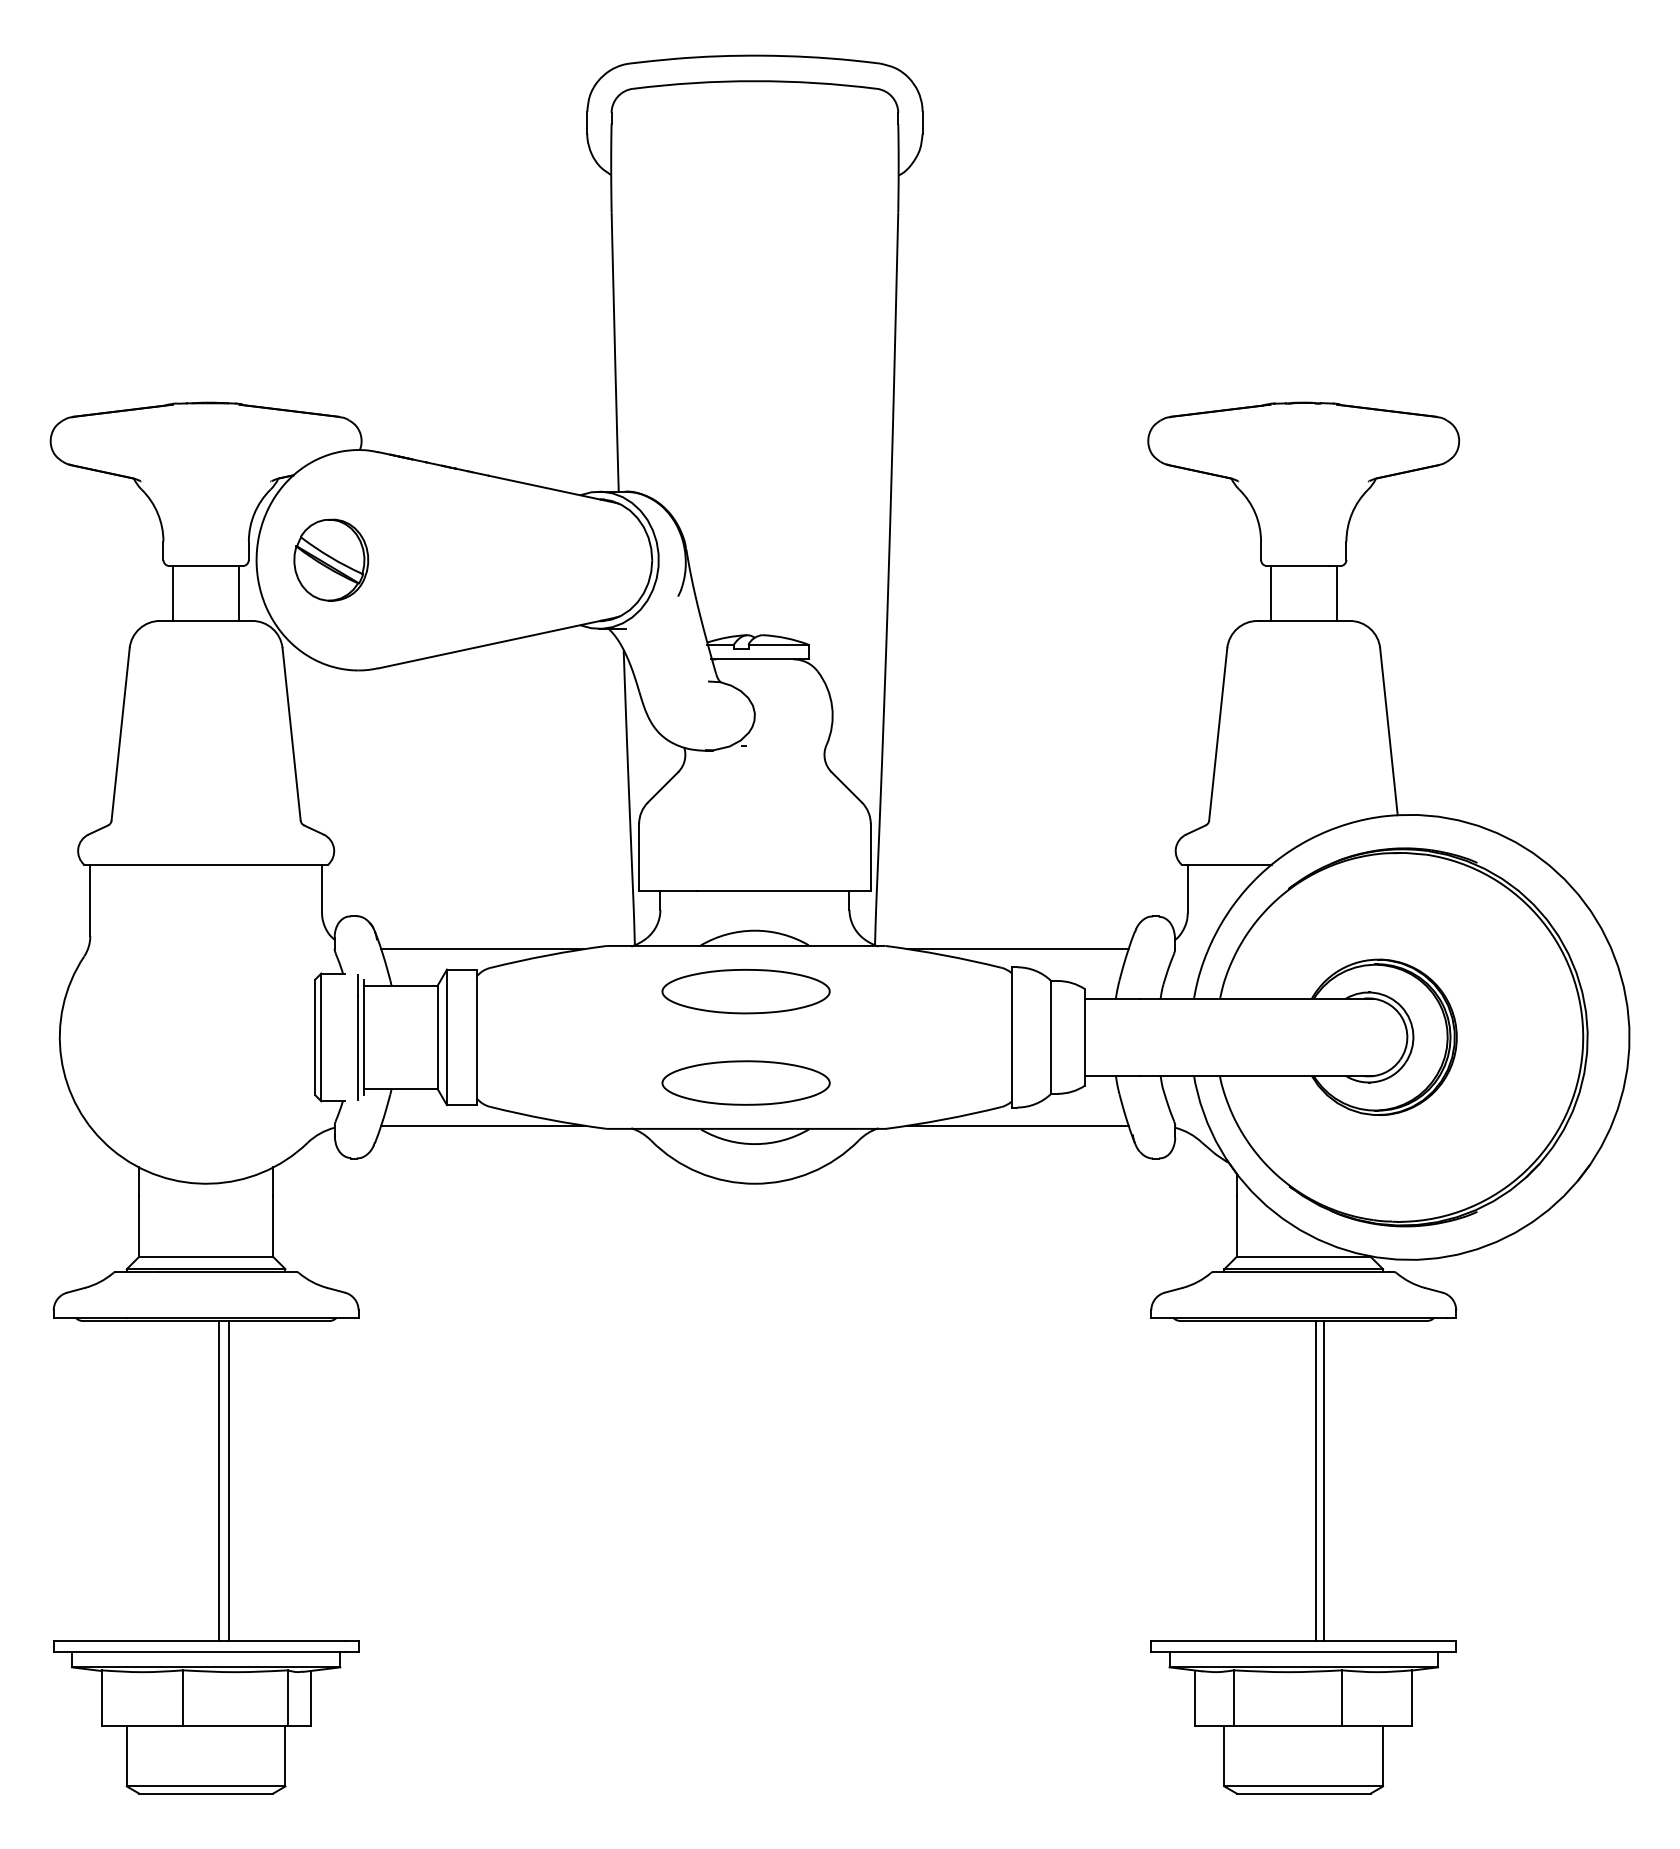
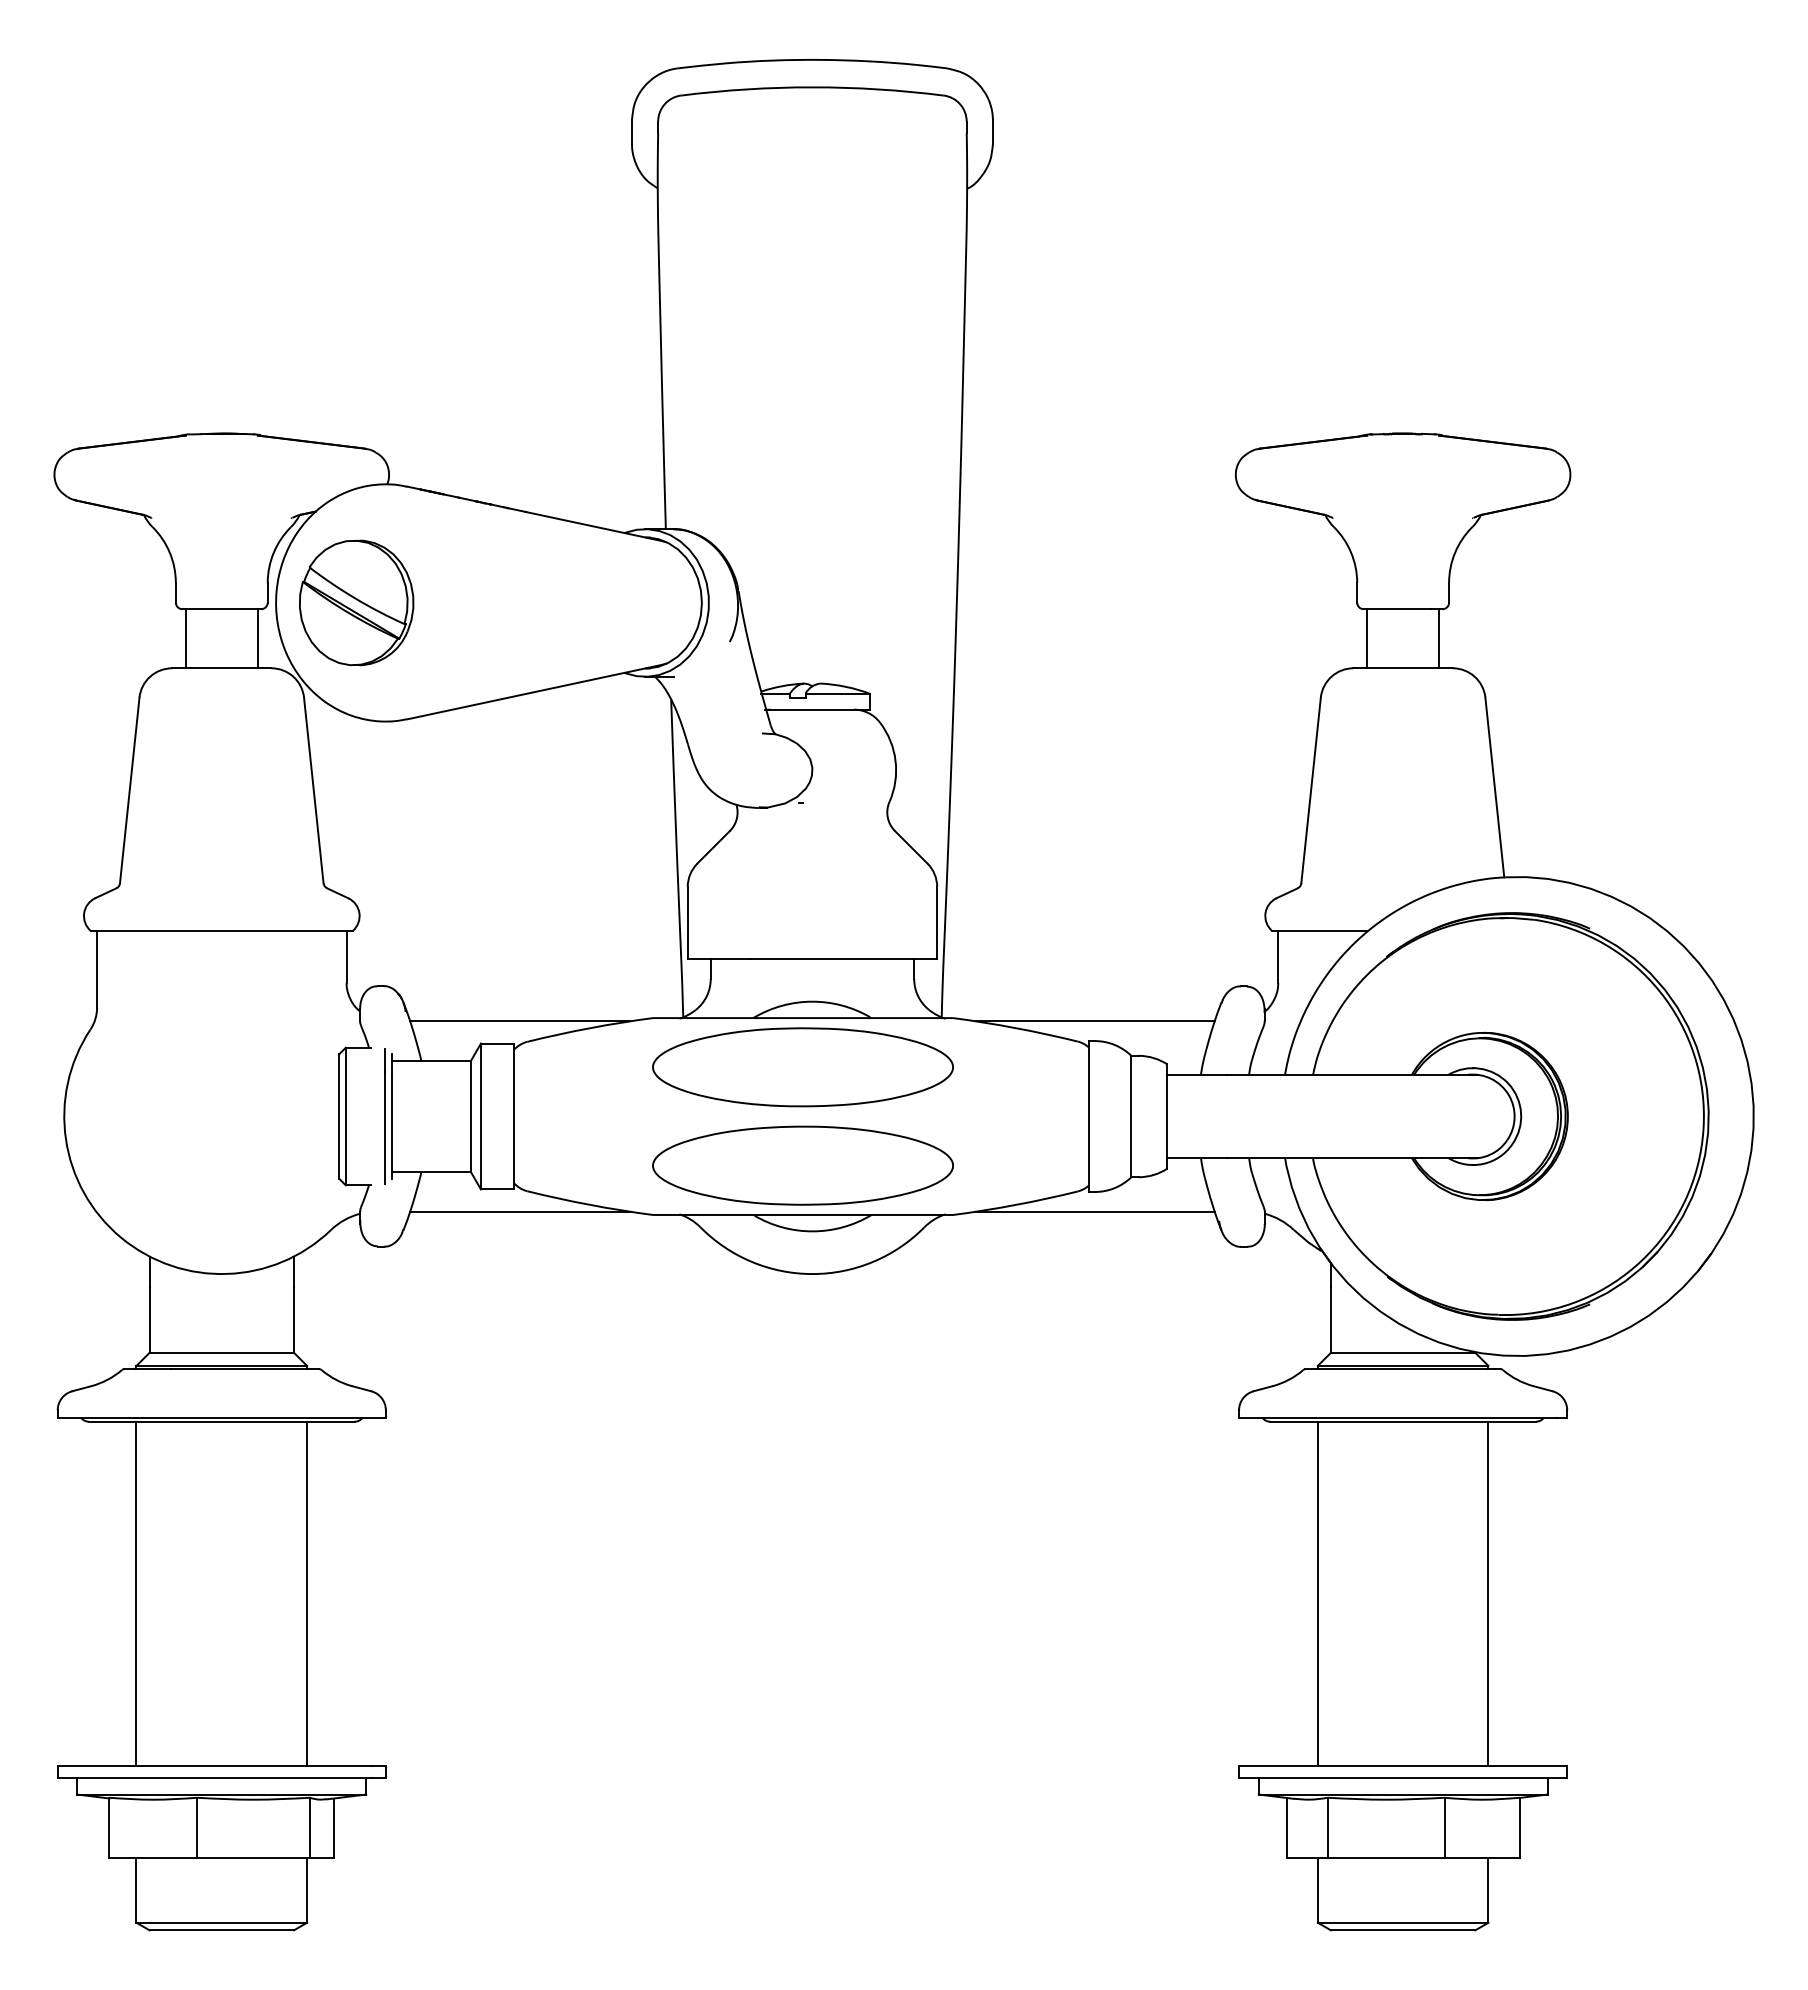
part: (330, 559) -> (355, 602), size x1.43
part: (745, 991) -> (802, 1067), size x1.67
part: (745, 1082) -> (802, 1165), size x1.67
line: (219, 1480) -> (307, 1593), moved
line: (228, 1480) -> (136, 1593), moved
line: (1316, 1480) -> (1317, 1593), moved
line: (1324, 1480) -> (1488, 1593), moved

